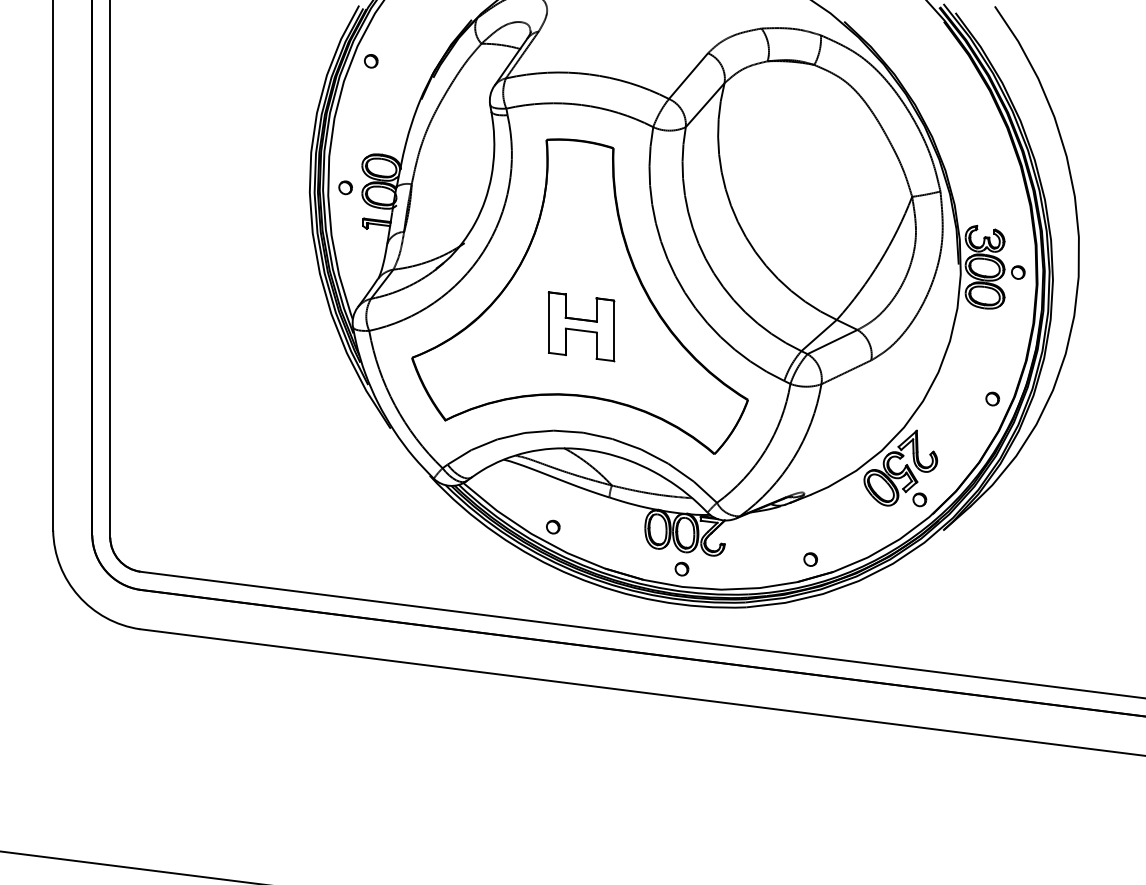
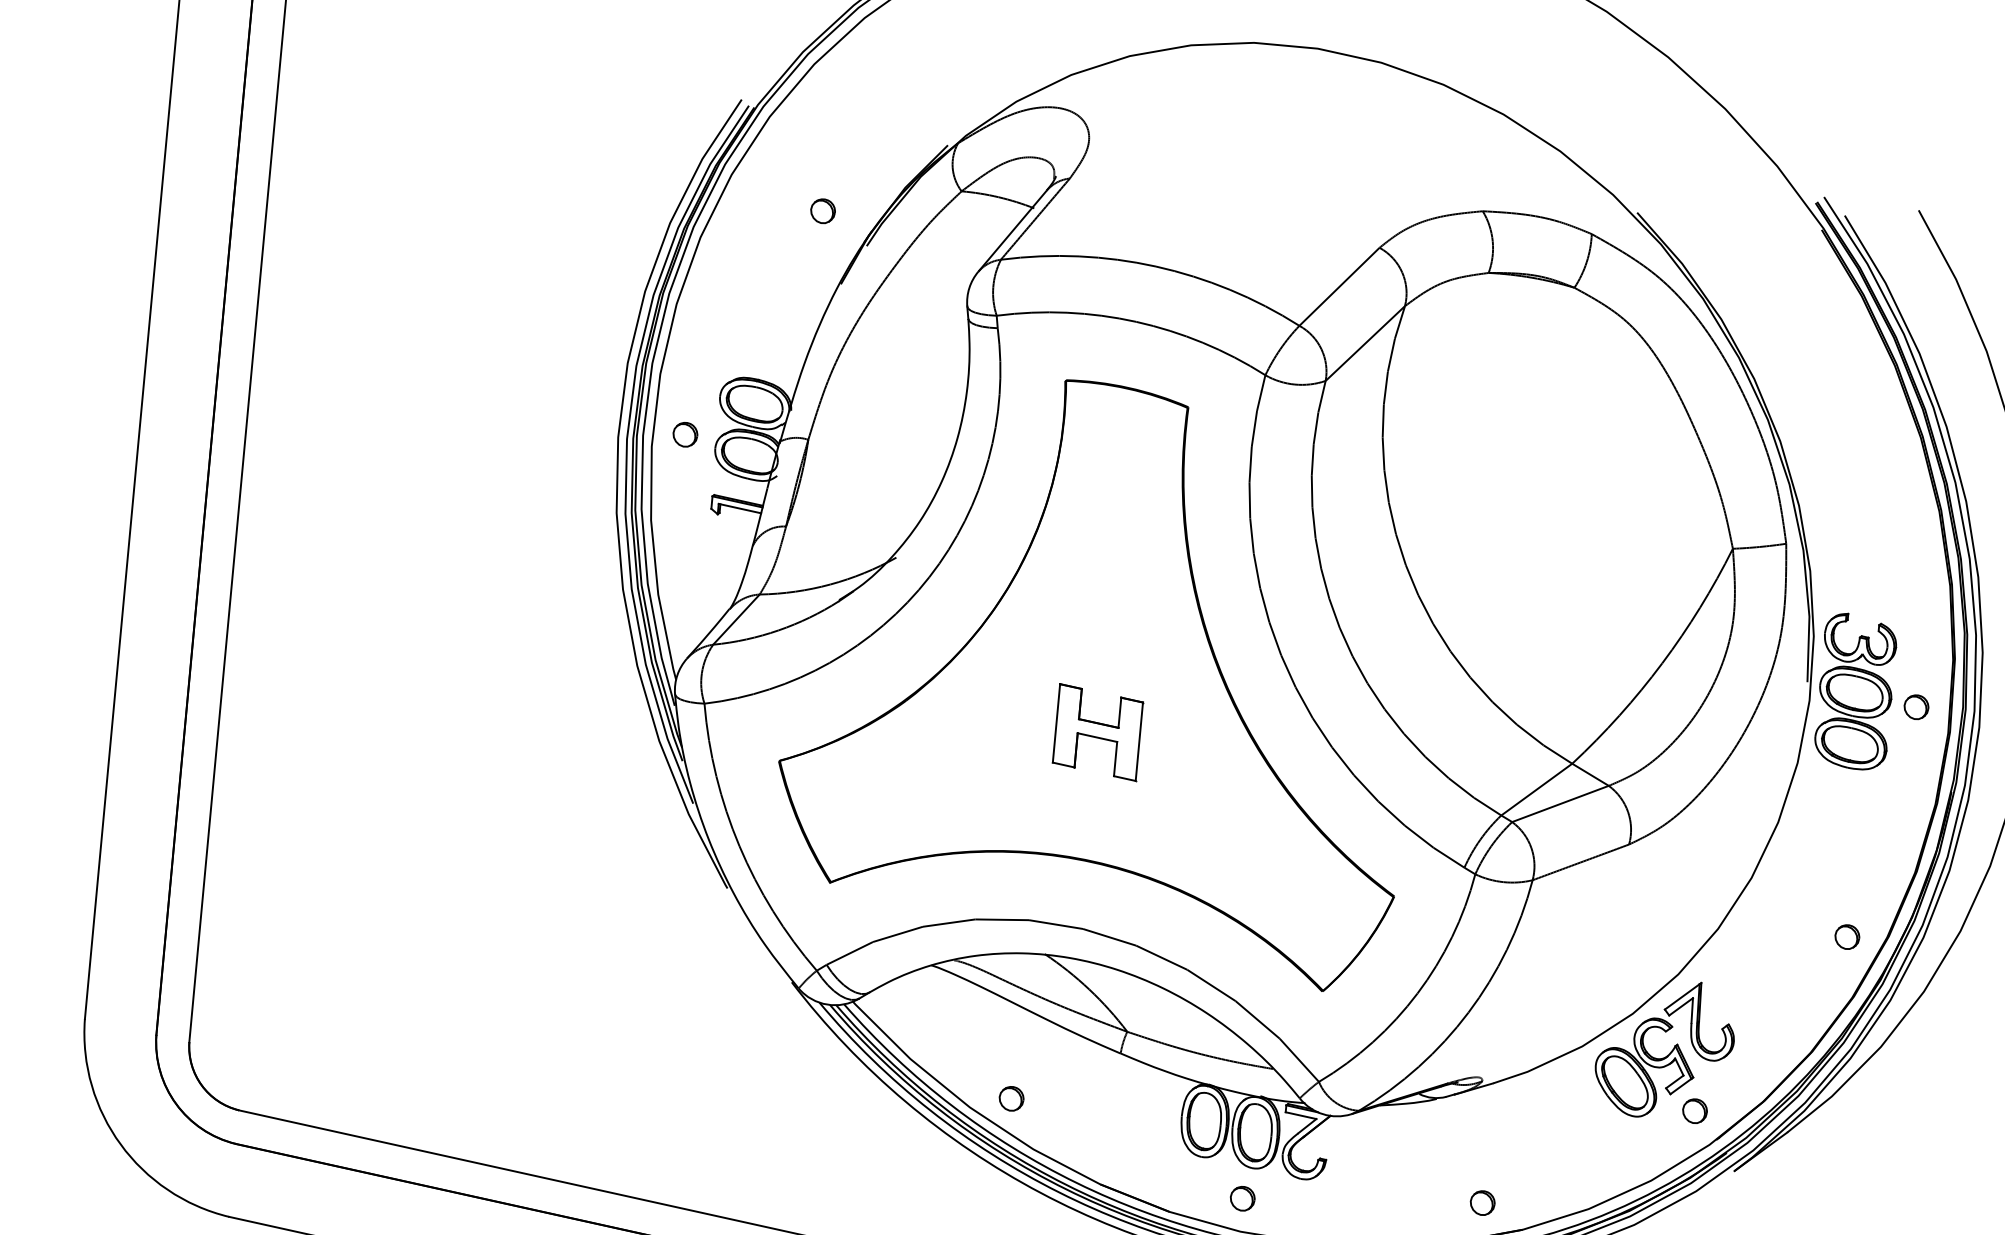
part: (371, 61) -> (823, 211), moved
part: (581, 326) -> (1098, 732), size x0.7

